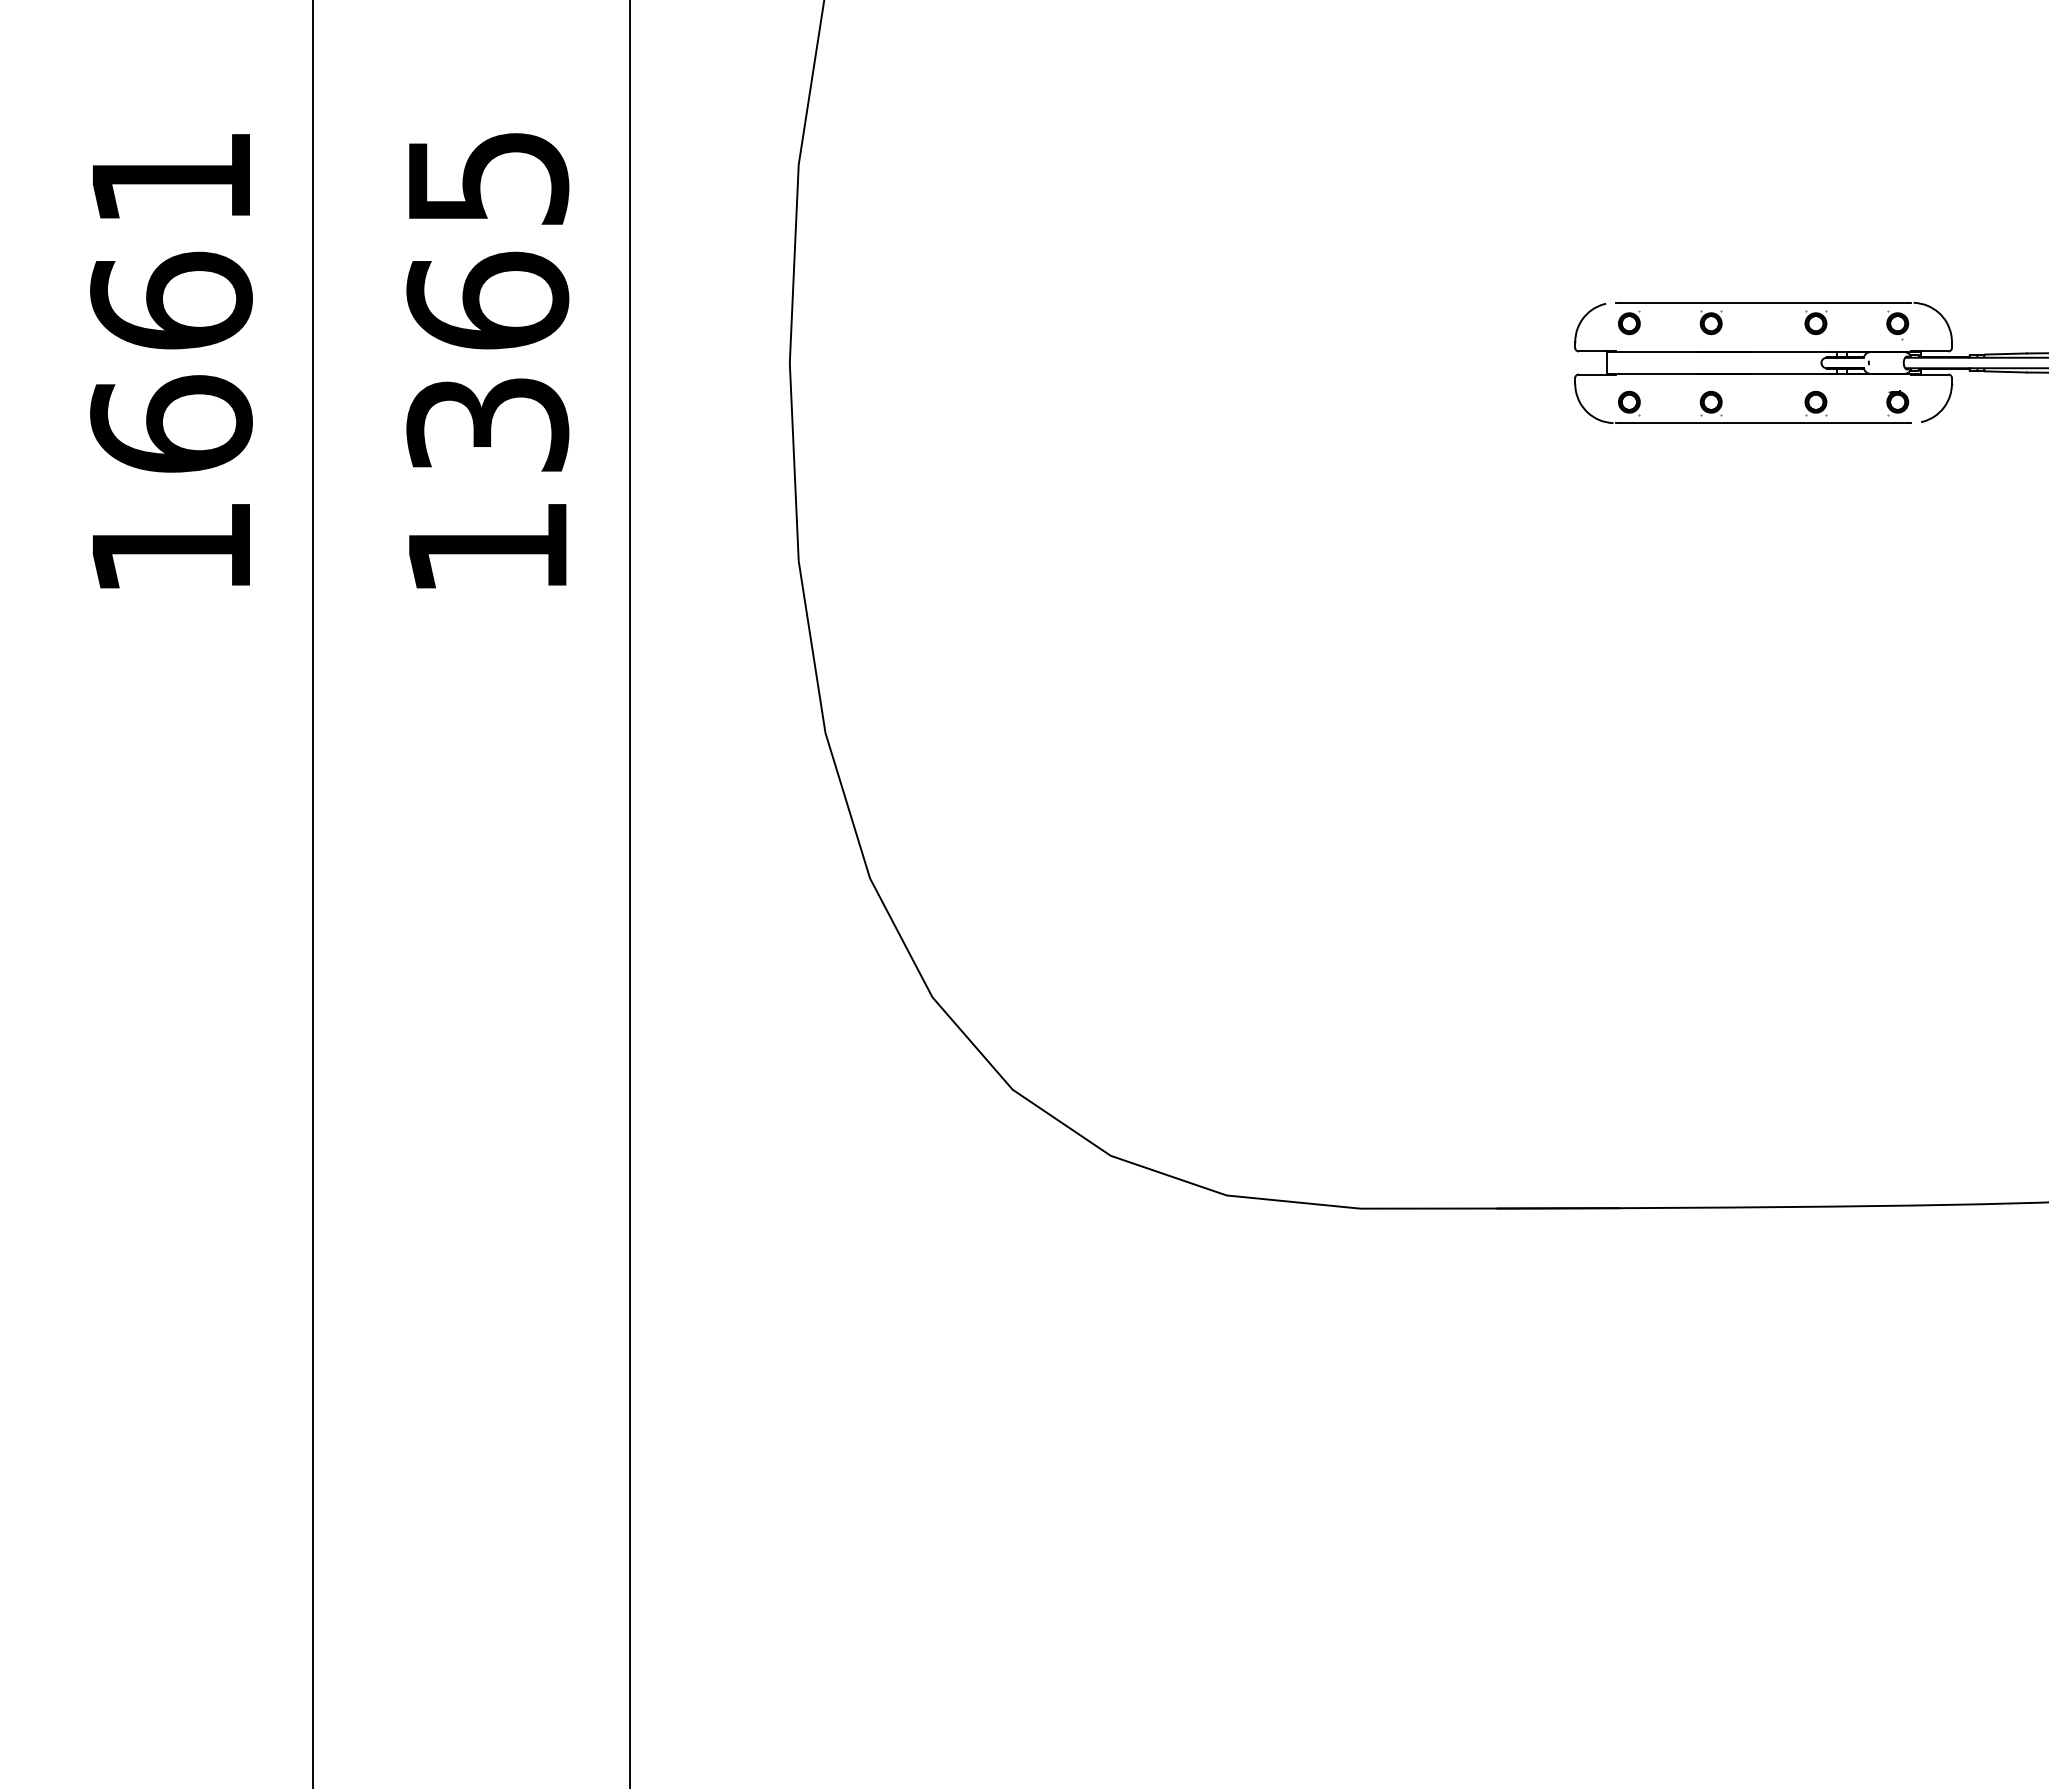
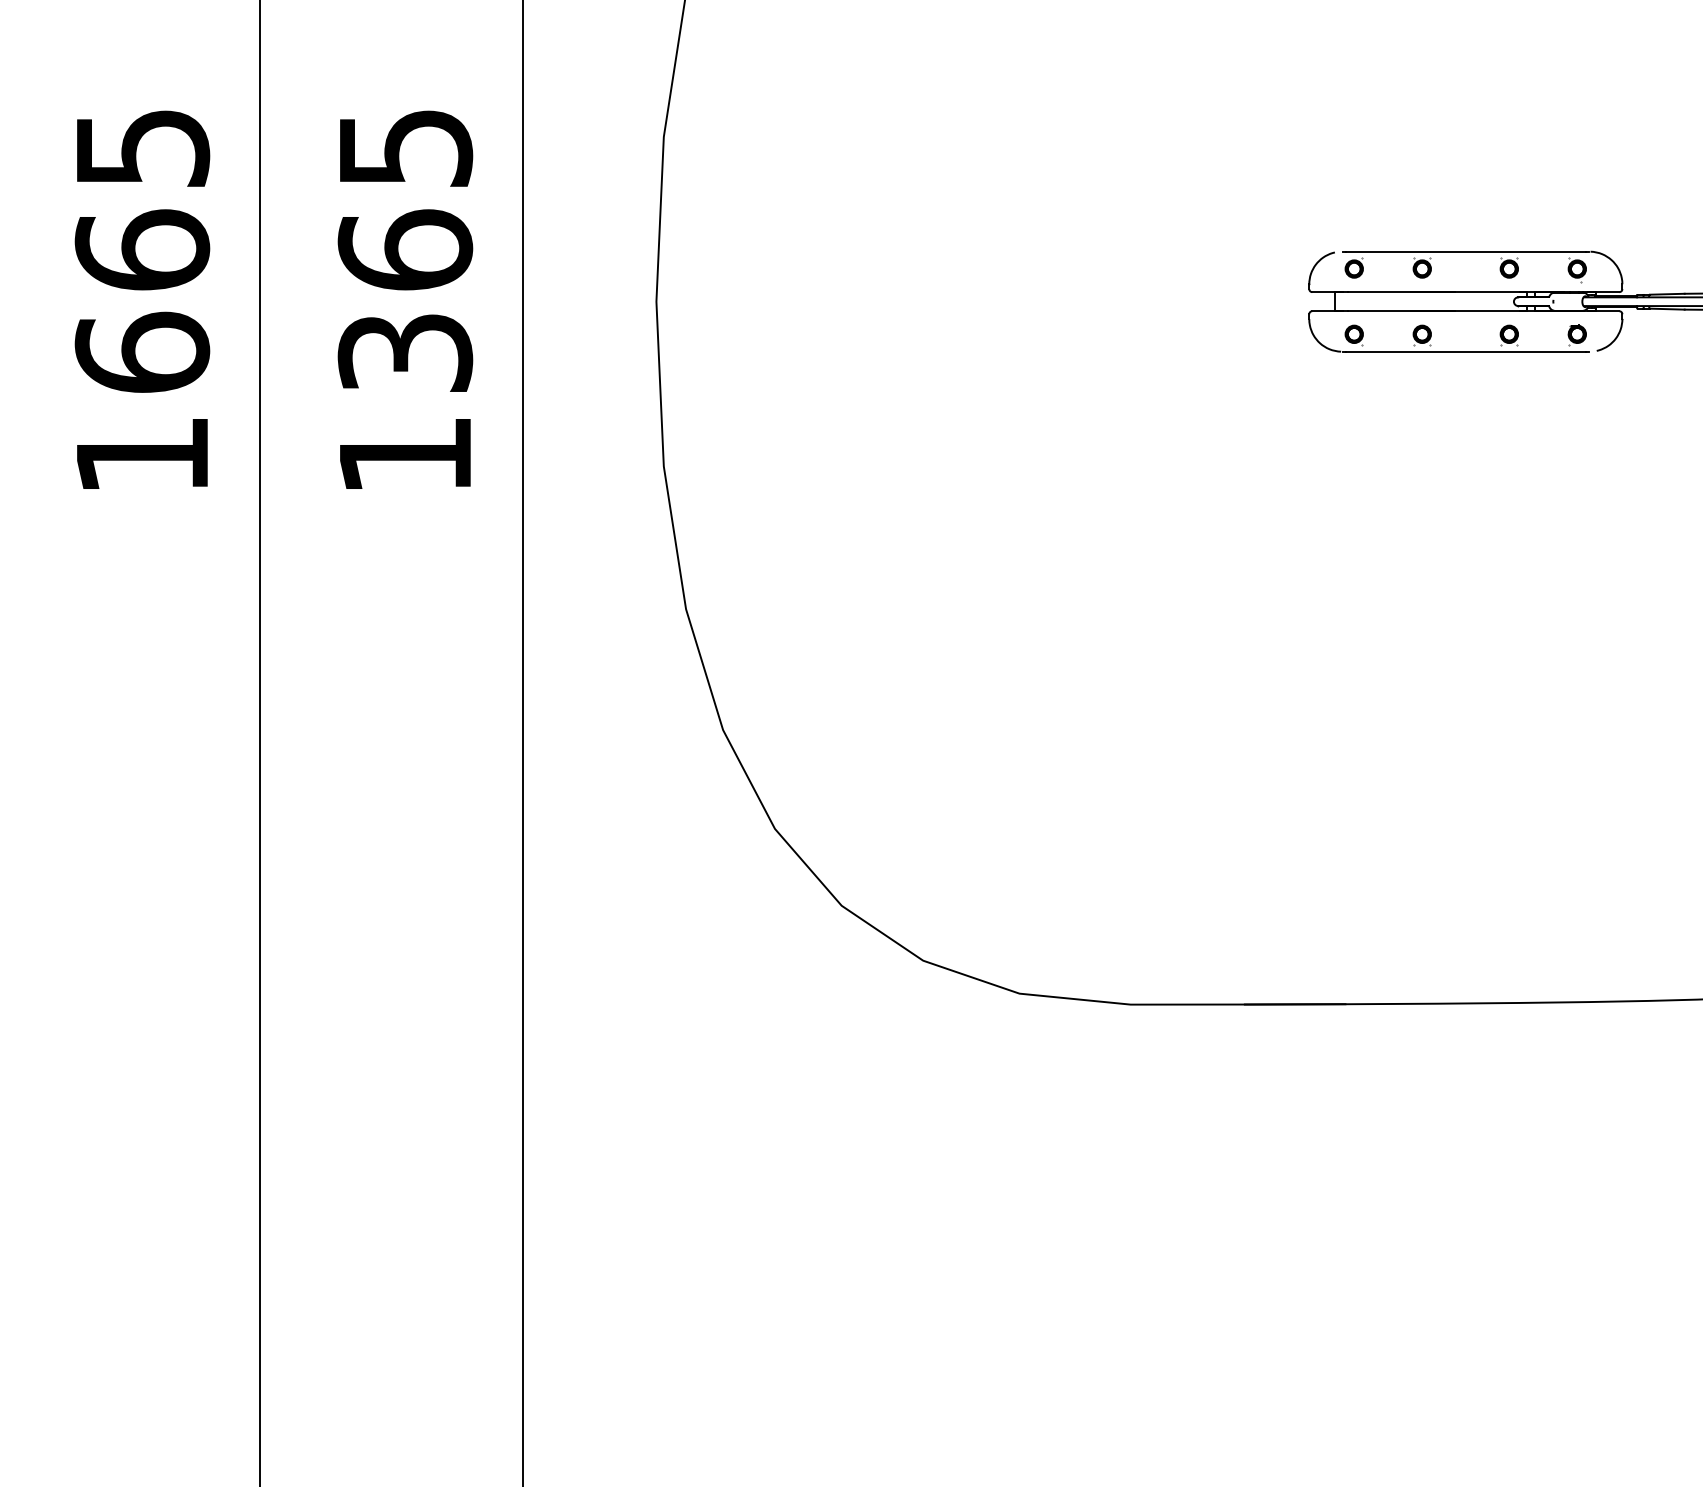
text: (172, 178) -> (143, 148), 1661 -> 1665

